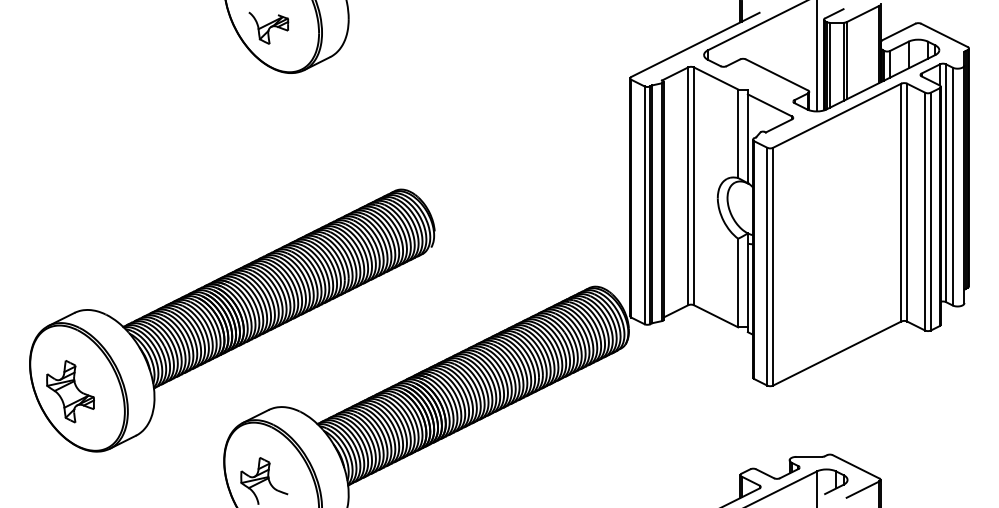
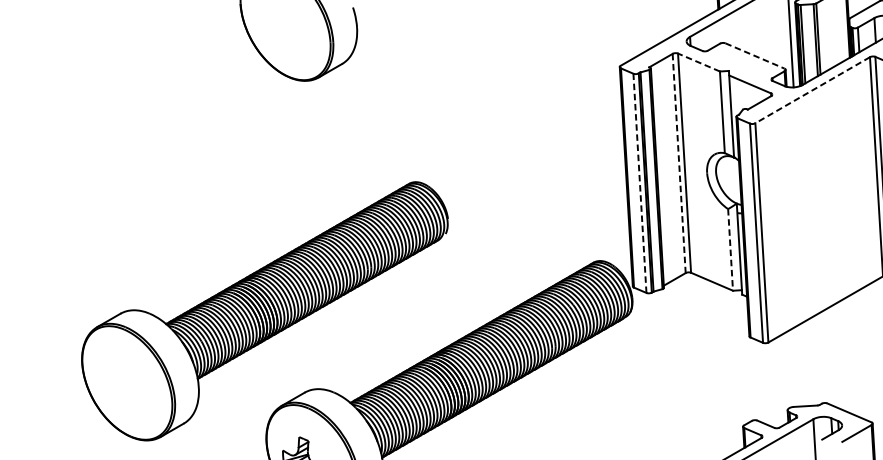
part: (268, 27) -> (283, 40), removed
line: (777, 74) -> (755, 55), solid -> dashed
line: (716, 78) -> (699, 62), solid -> dashed
line: (837, 115) -> (812, 90), solid -> dashed
line: (688, 186) -> (679, 163), solid -> dashed
line: (644, 205) -> (639, 183), solid -> dashed
line: (738, 283) -> (730, 250), solid -> dashed
part: (70, 391) -> (121, 386), removed

